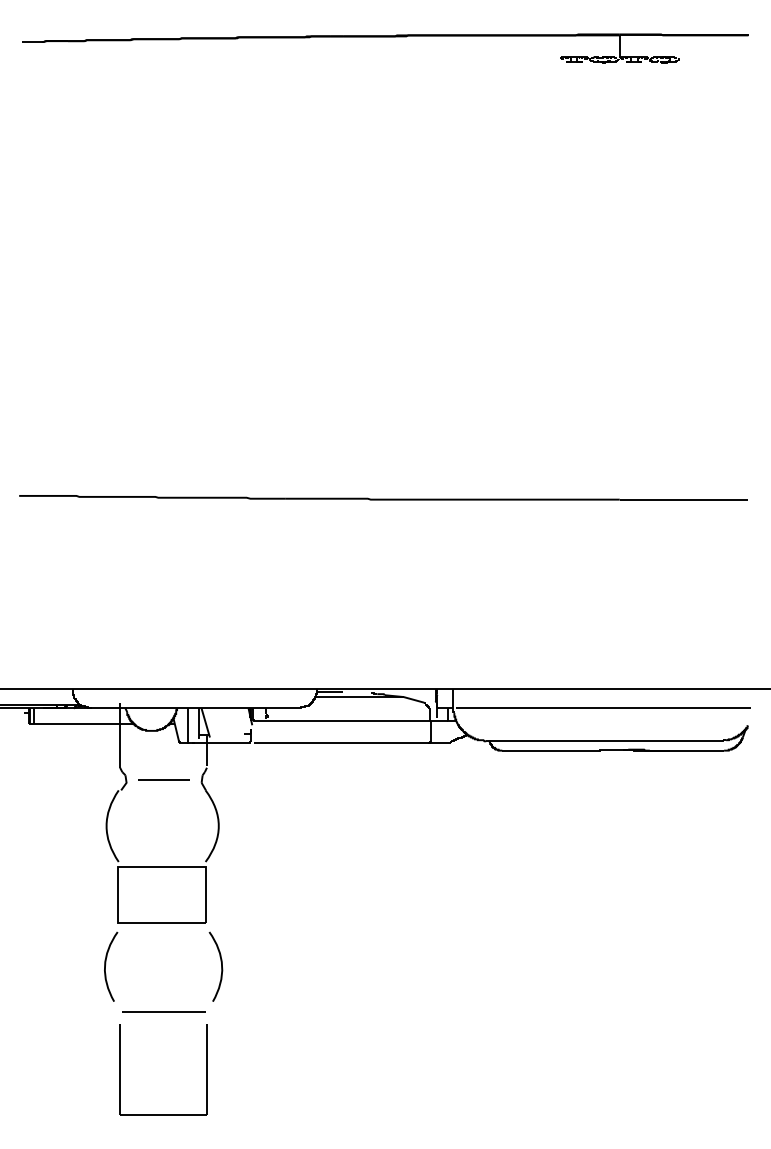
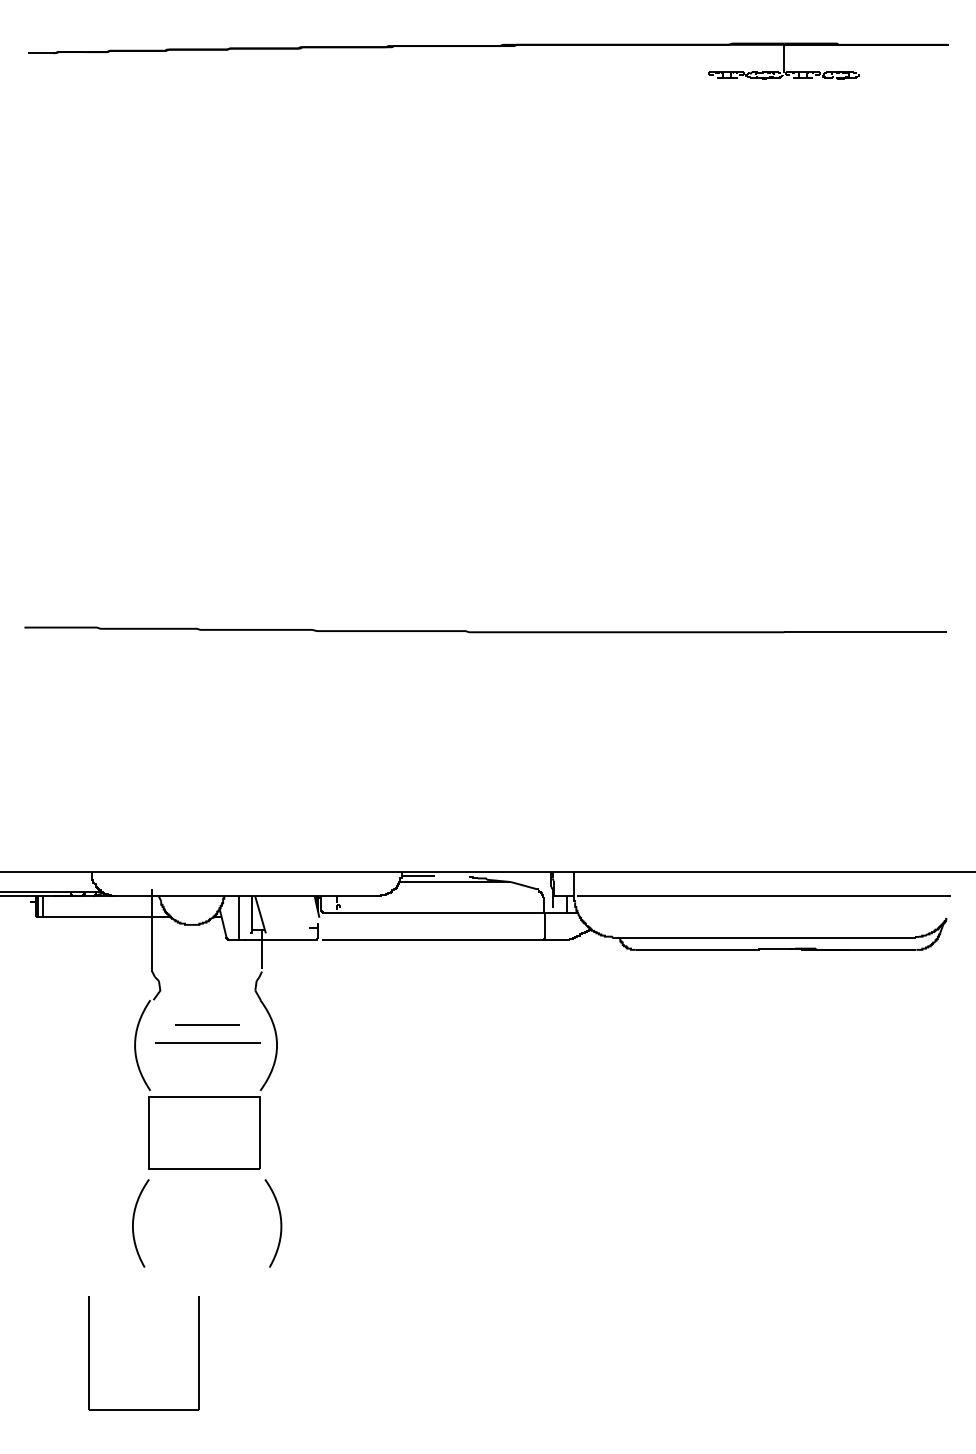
line: (163, 779) -> (207, 1024), moved
line: (163, 1011) -> (207, 1043), moved
part: (120, 1069) -> (89, 1353), moved

